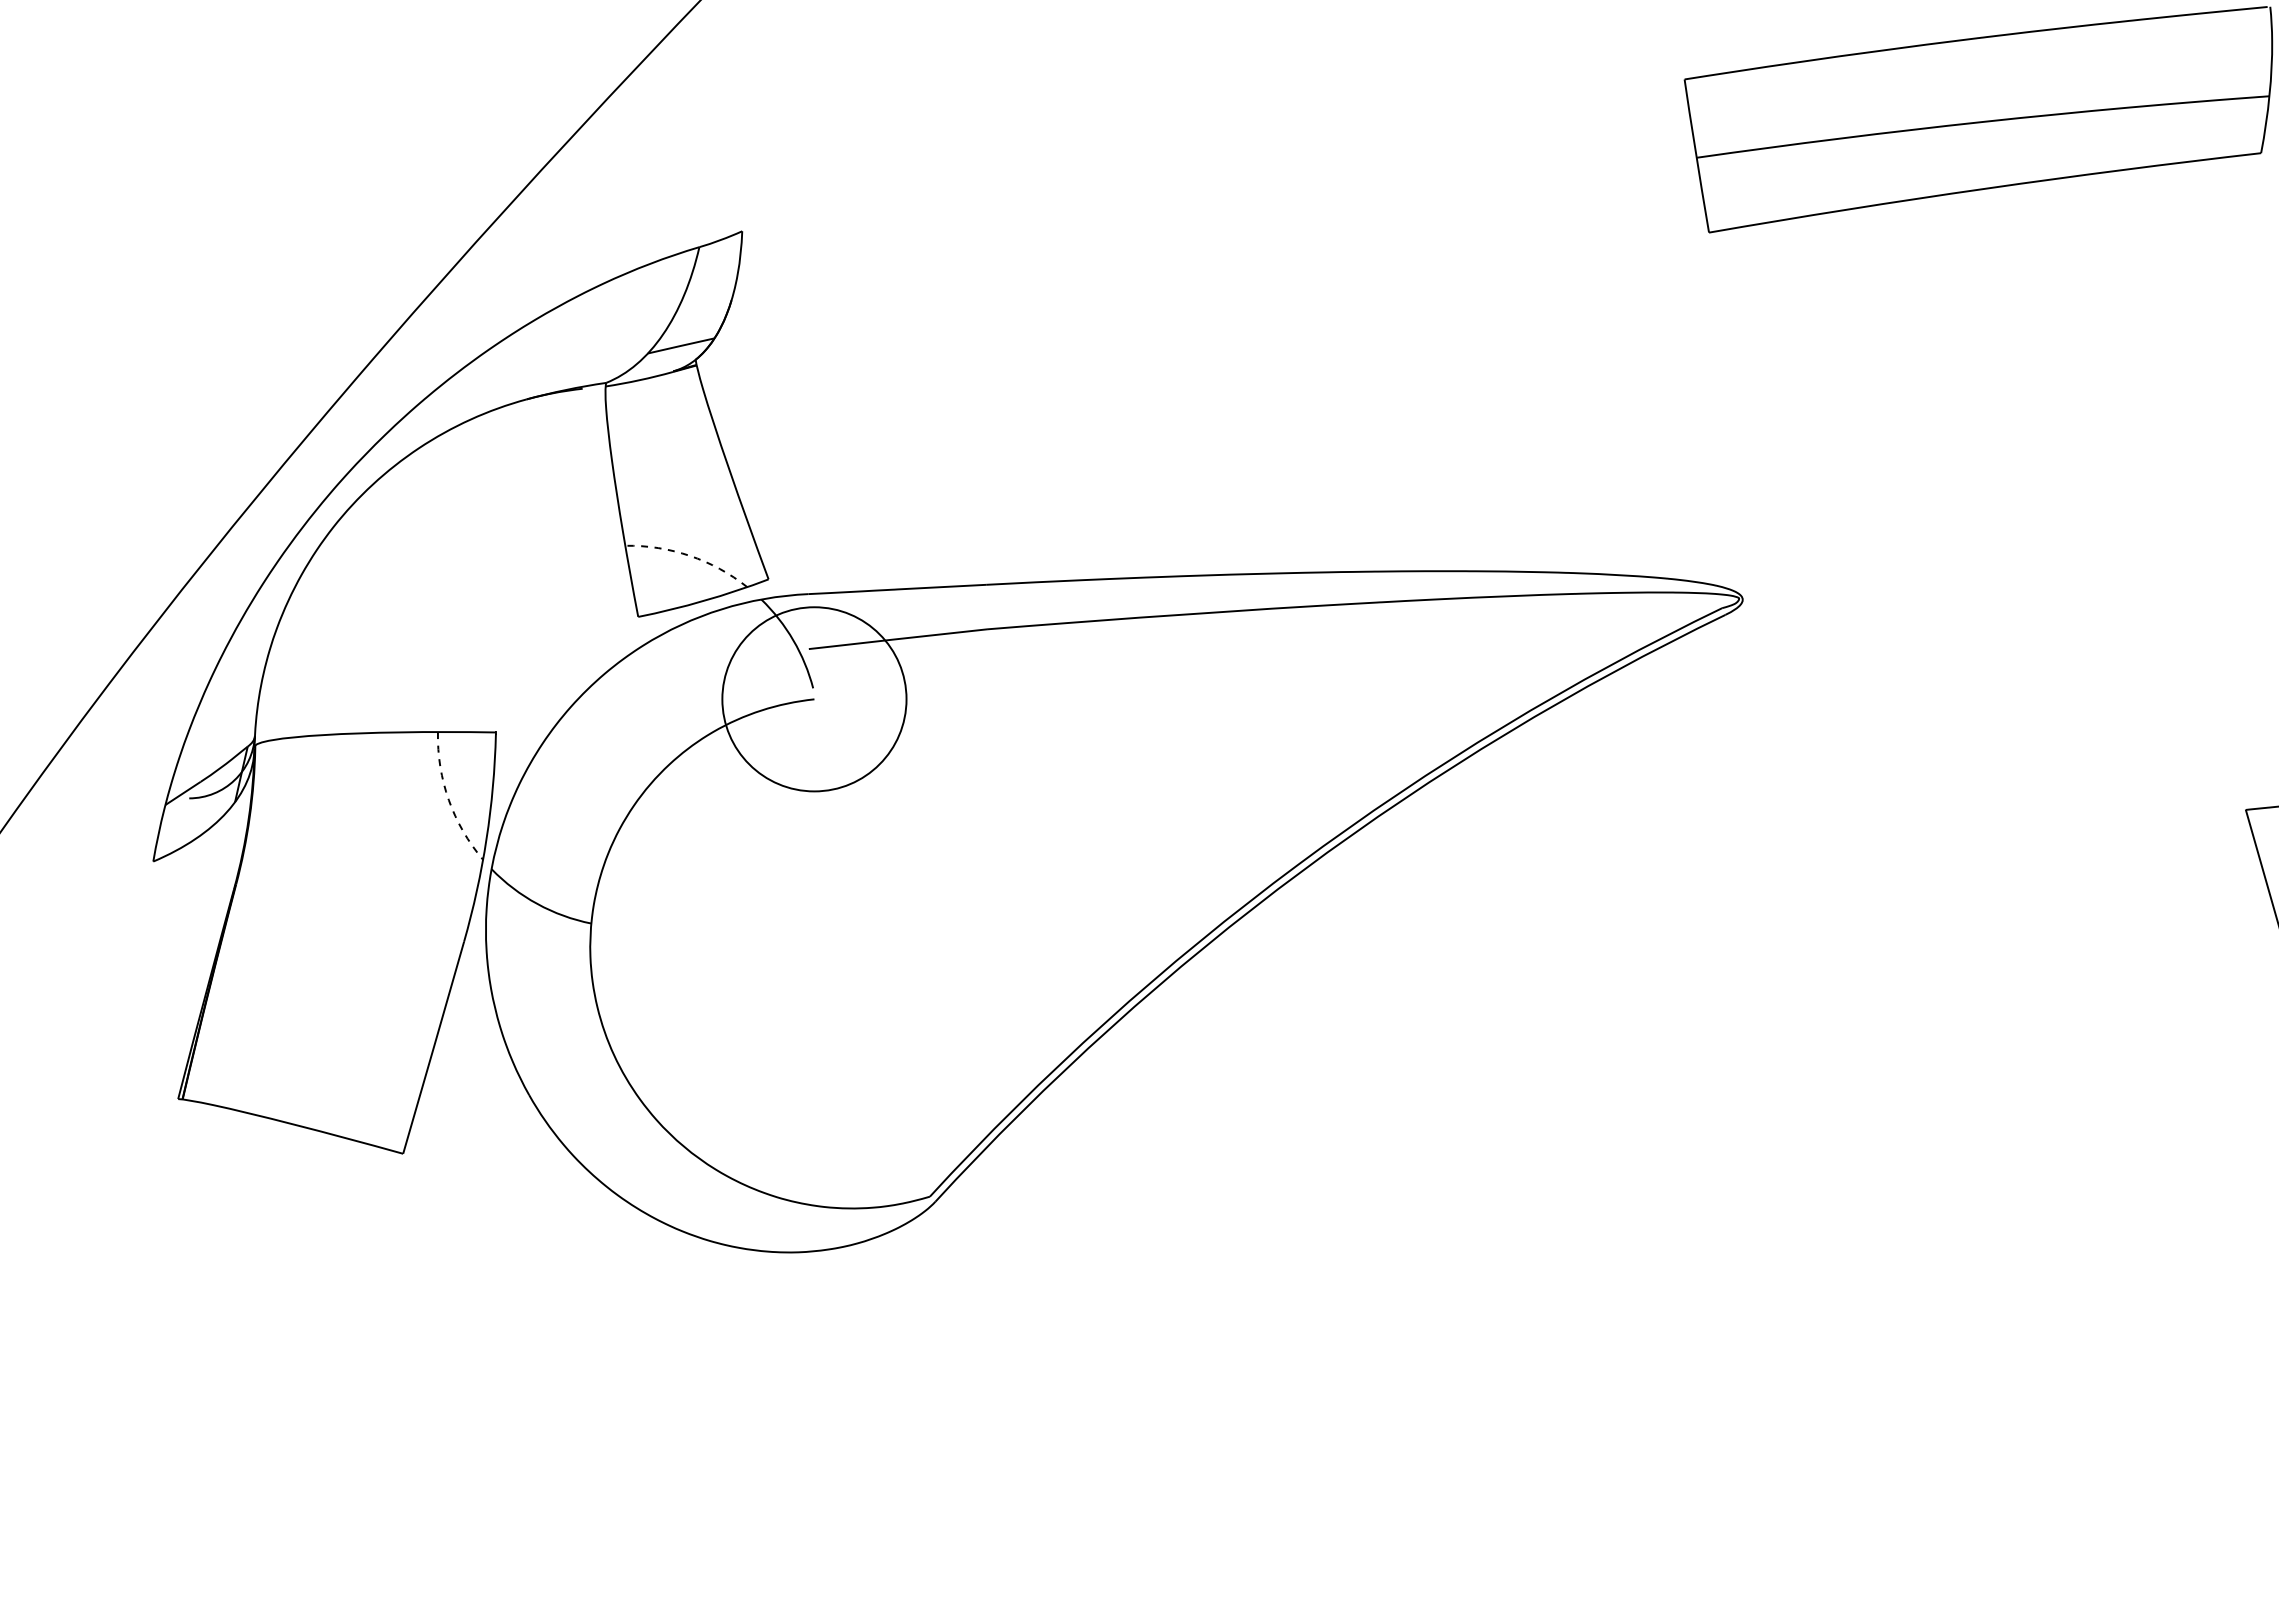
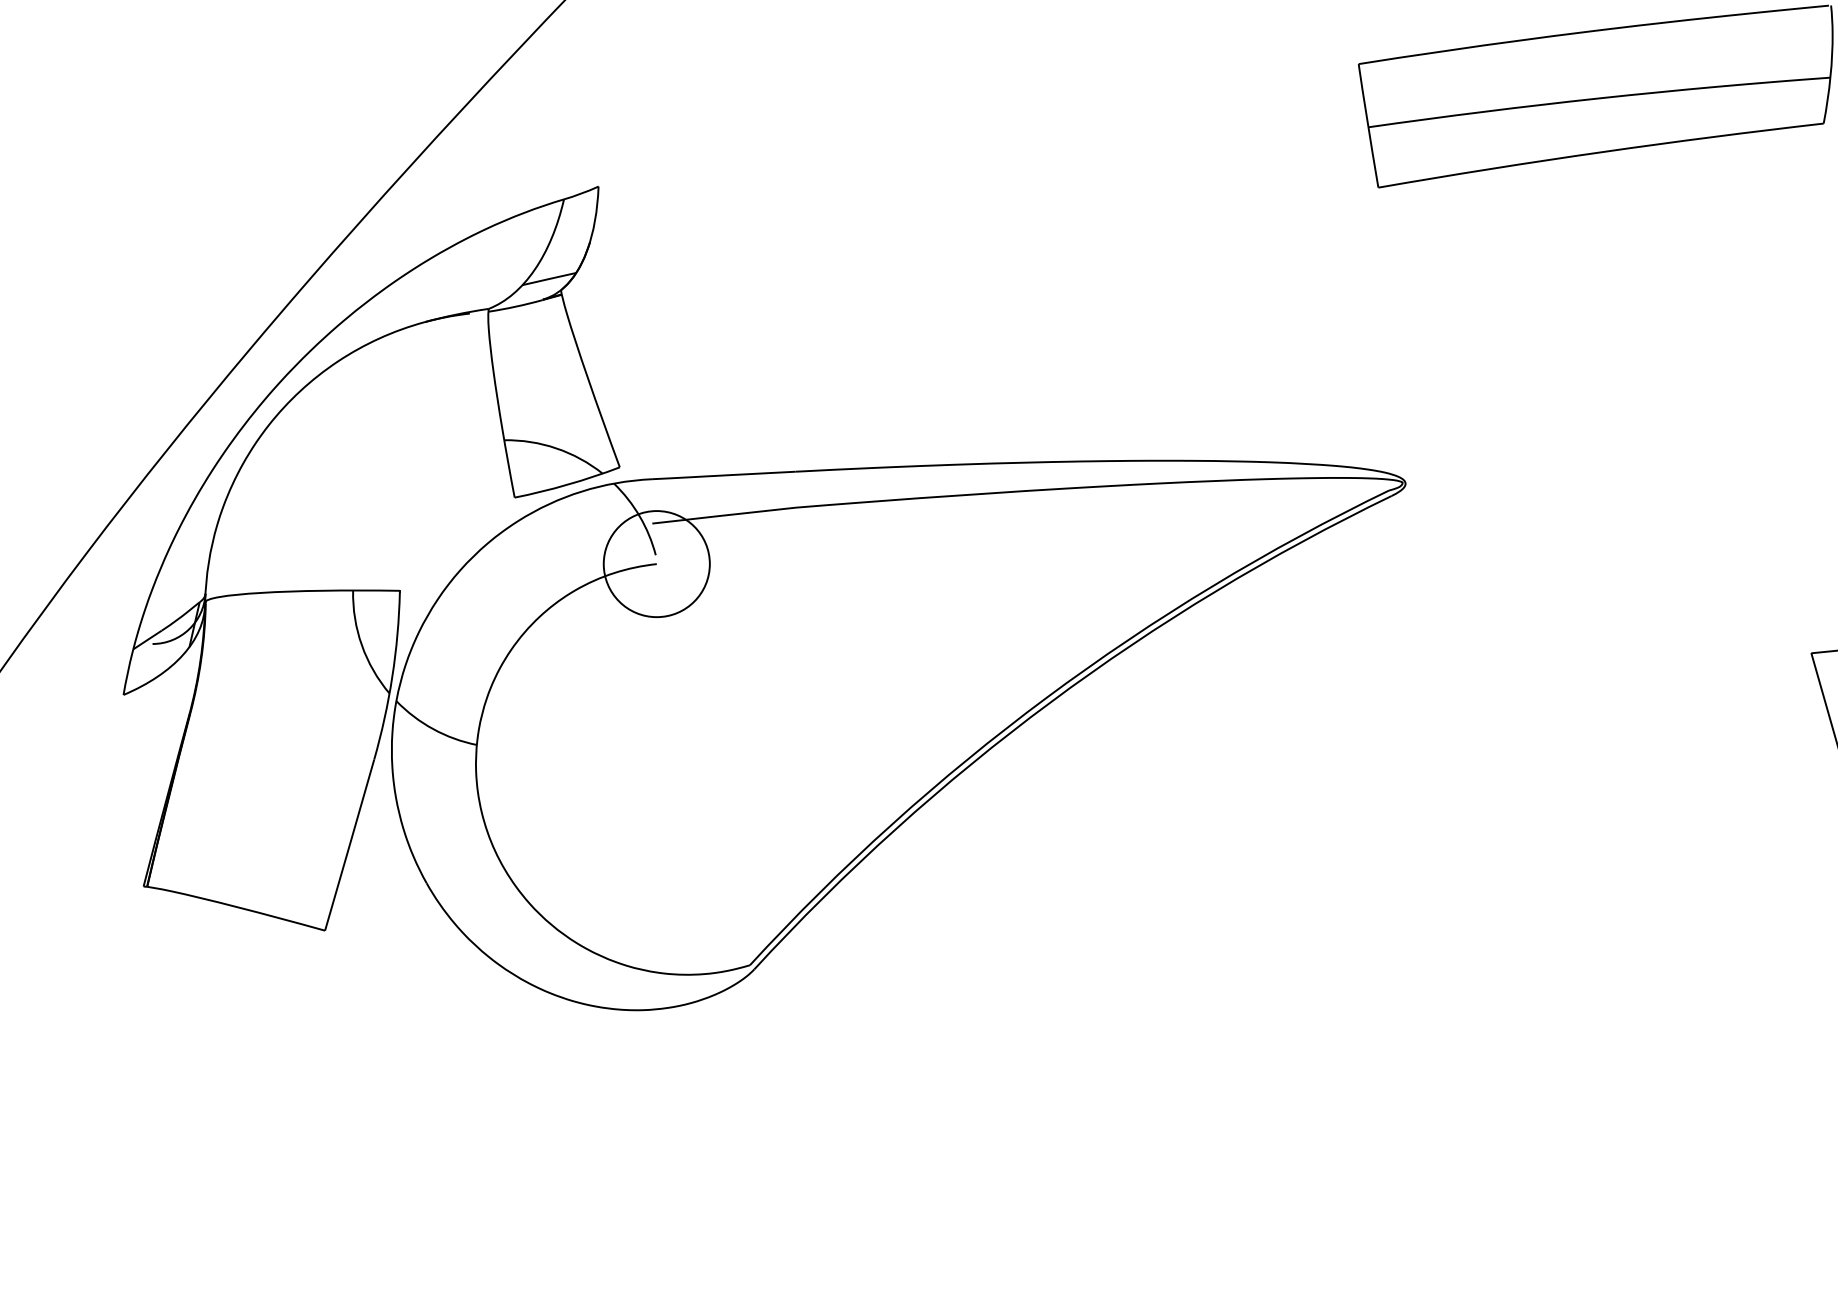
arc: (689, 555) -> (556, 448), dashed -> solid
circle: (814, 699) -> (656, 564), size x0.71
arc: (448, 800) -> (361, 645), dashed -> solid

